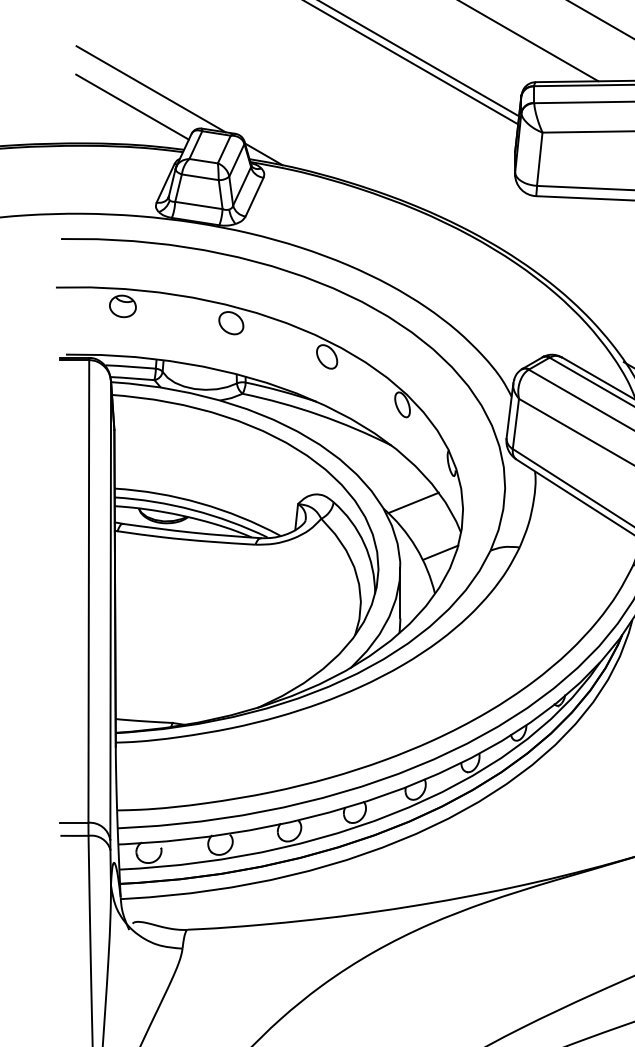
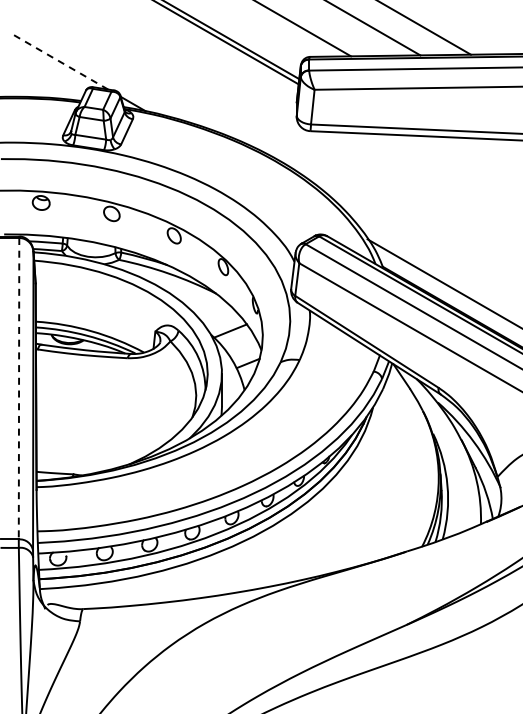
line: (150, 89) -> (59, 61), solid -> dashed
line: (132, 106) -> (47, 72), removed
line: (89, 591) -> (19, 388), solid -> dashed

